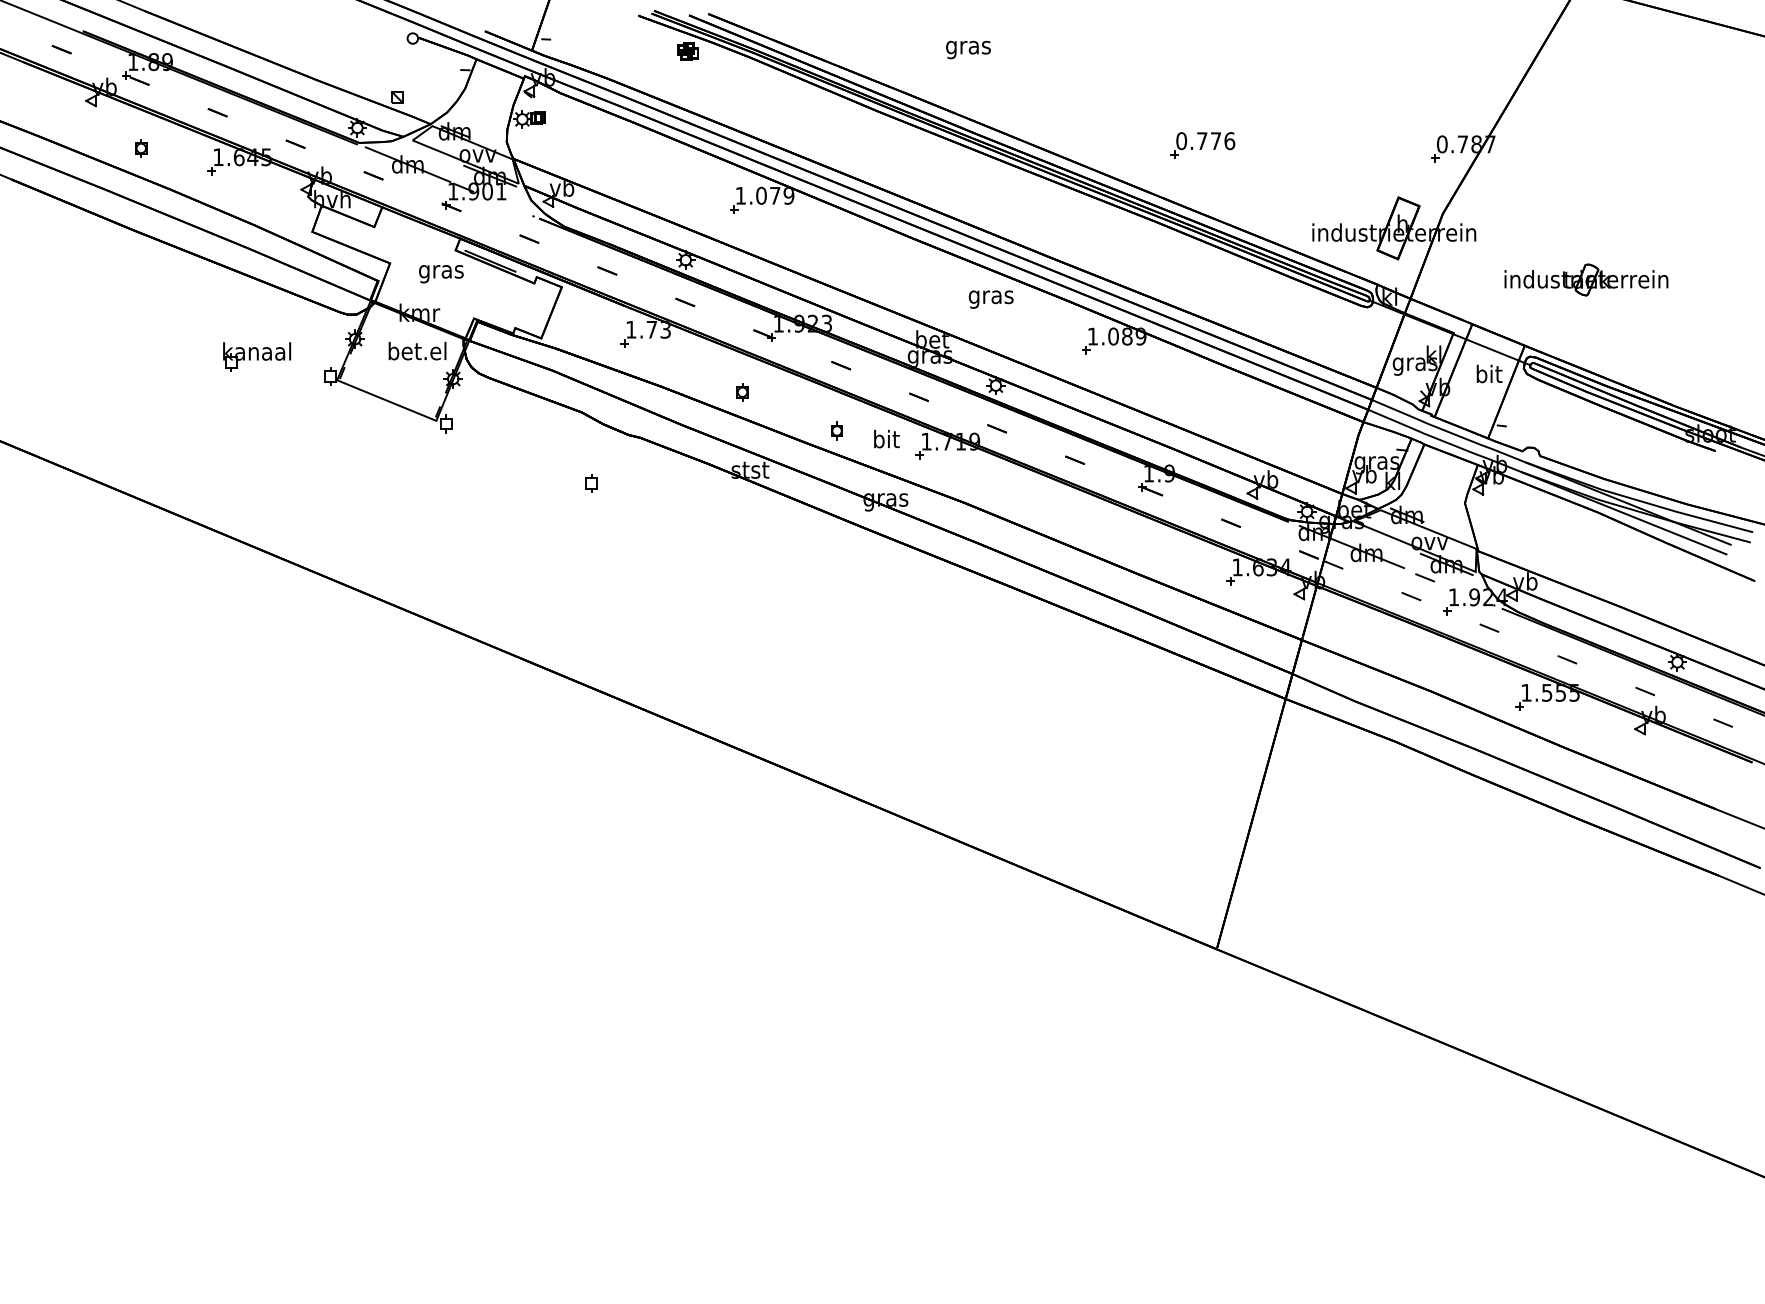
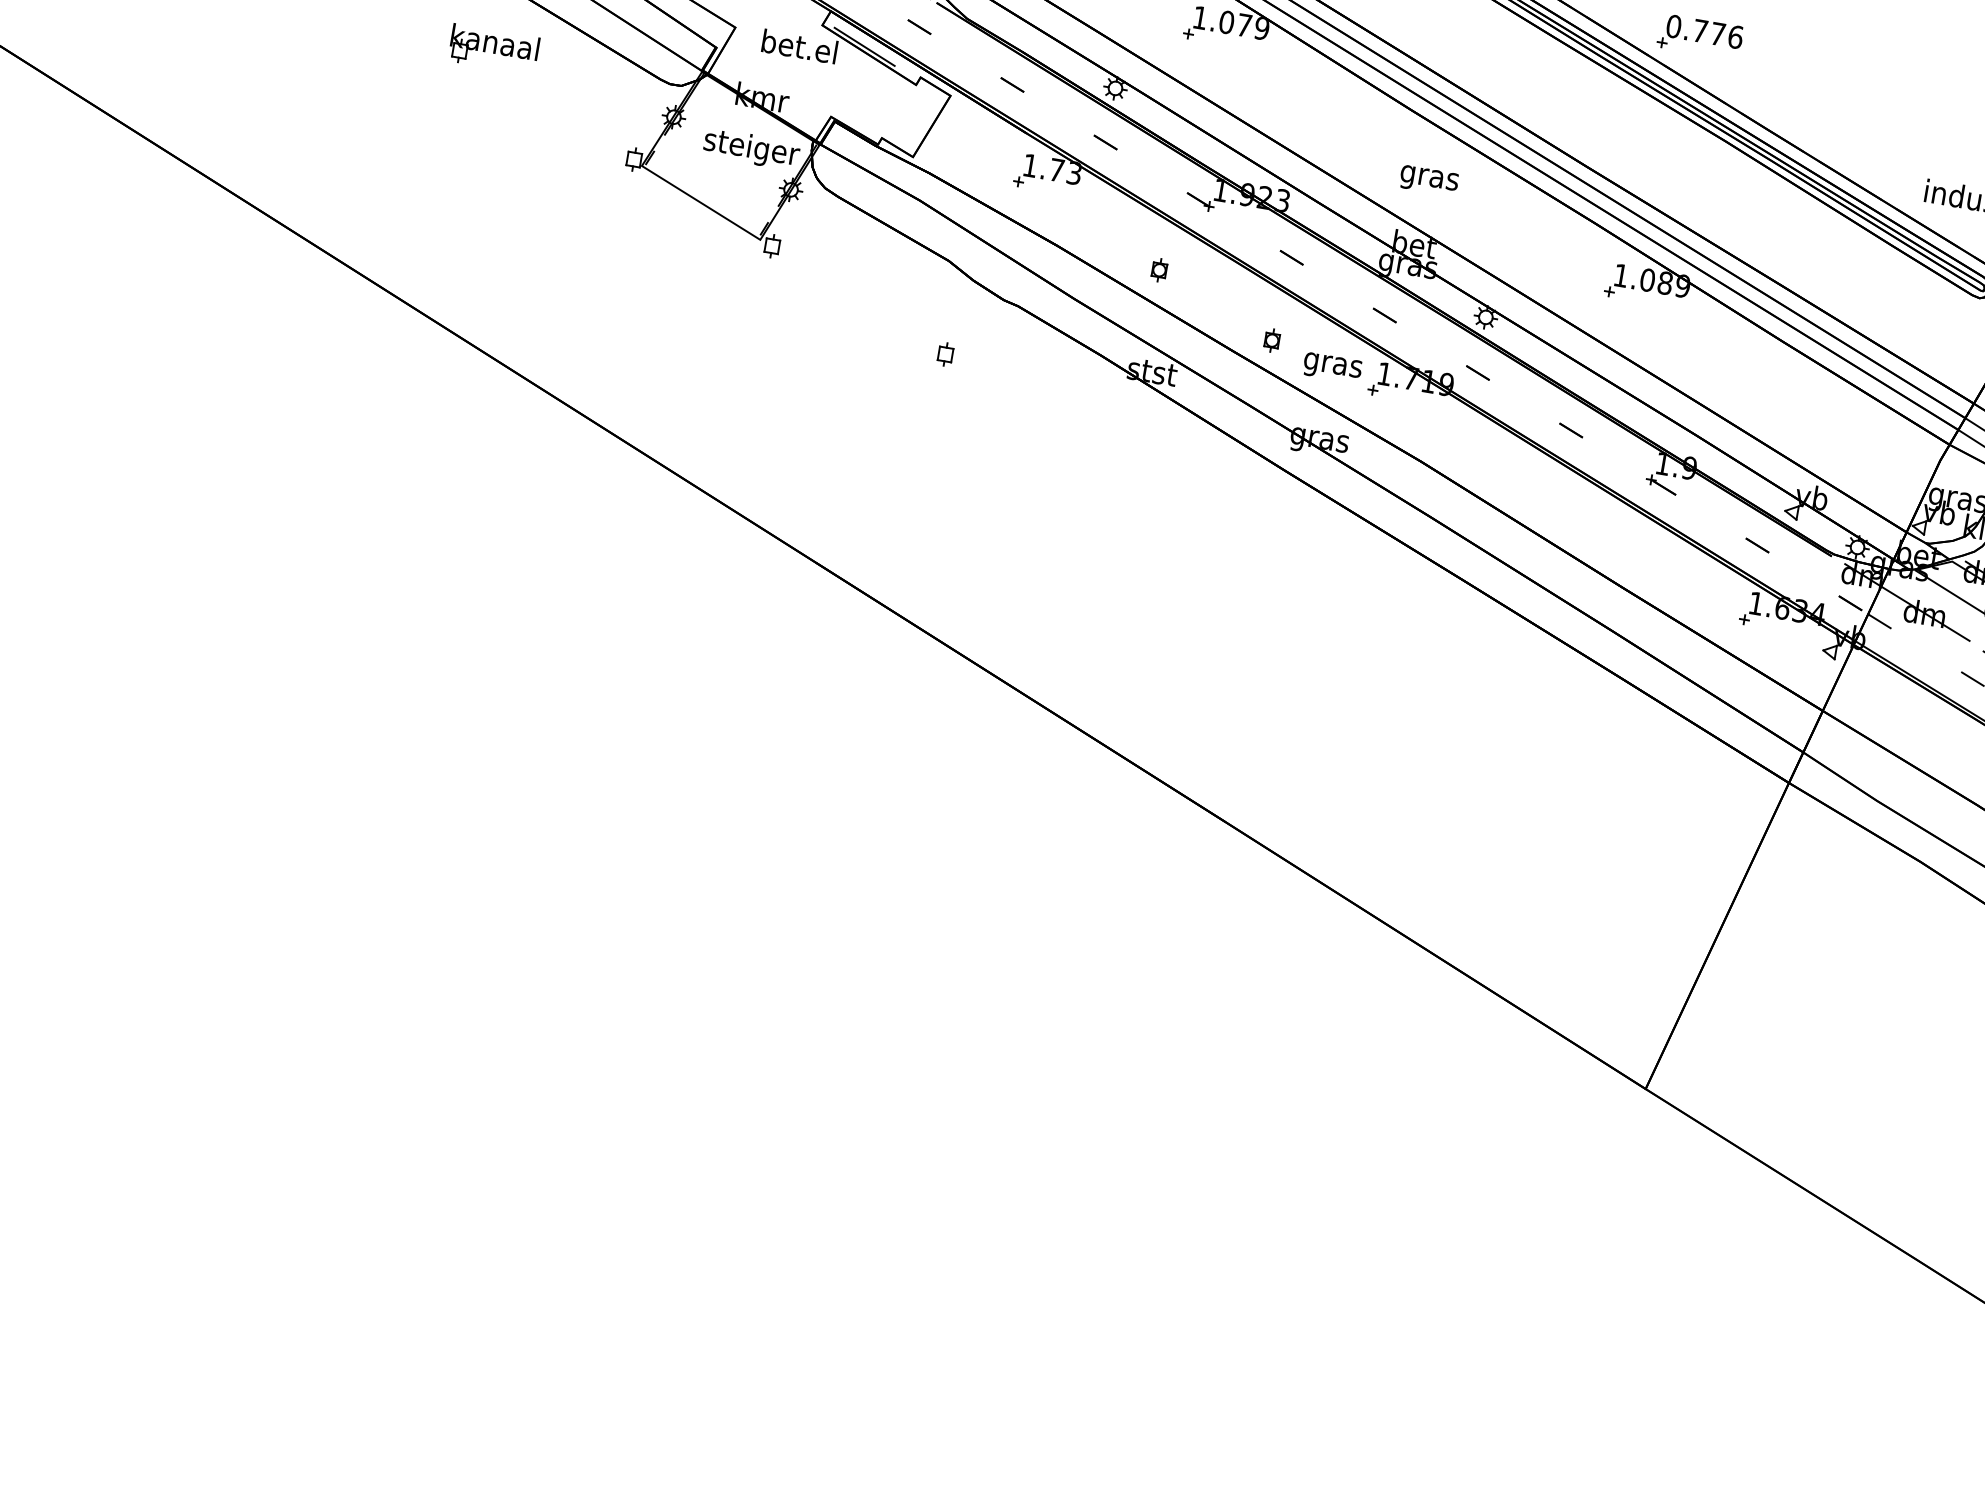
part: (1202, 145) -> (1699, 36), moved
text: (441, 271) -> (799, 49), gras -> bet.el
text: (990, 299) -> (1428, 180), moved
text: (418, 353) -> (752, 149), bet.el -> steiger
part: (257, 356) -> (494, 48), moved
text: (886, 441) -> (1333, 365), bit -> gras

